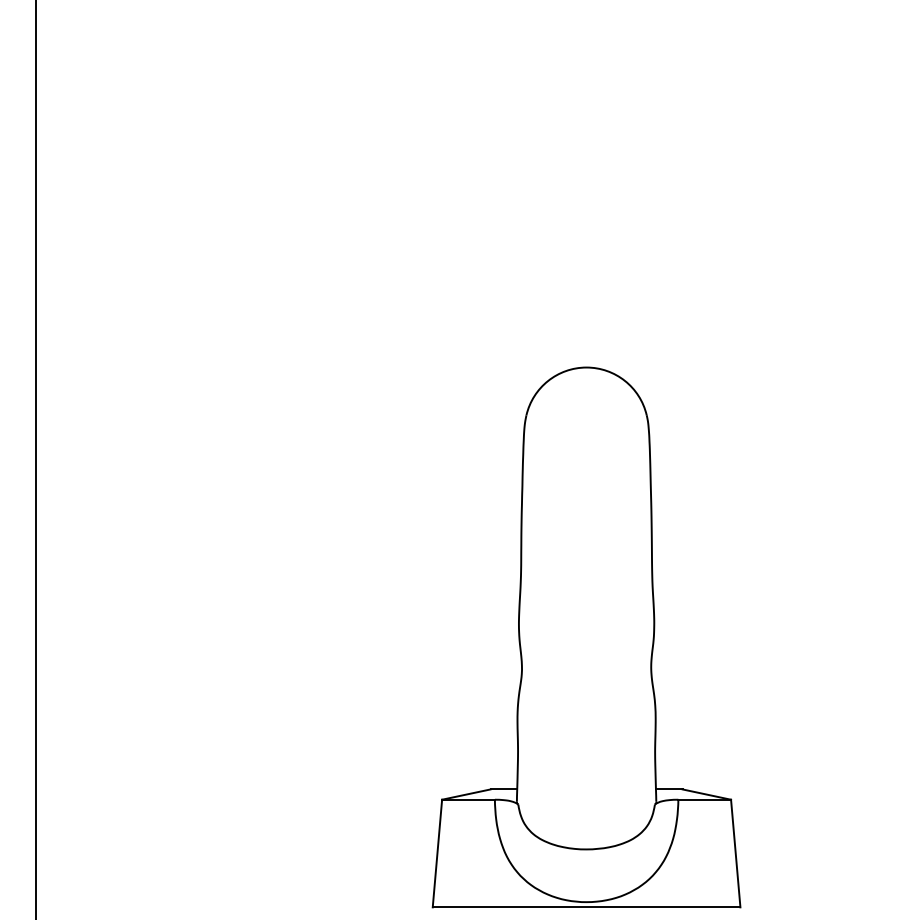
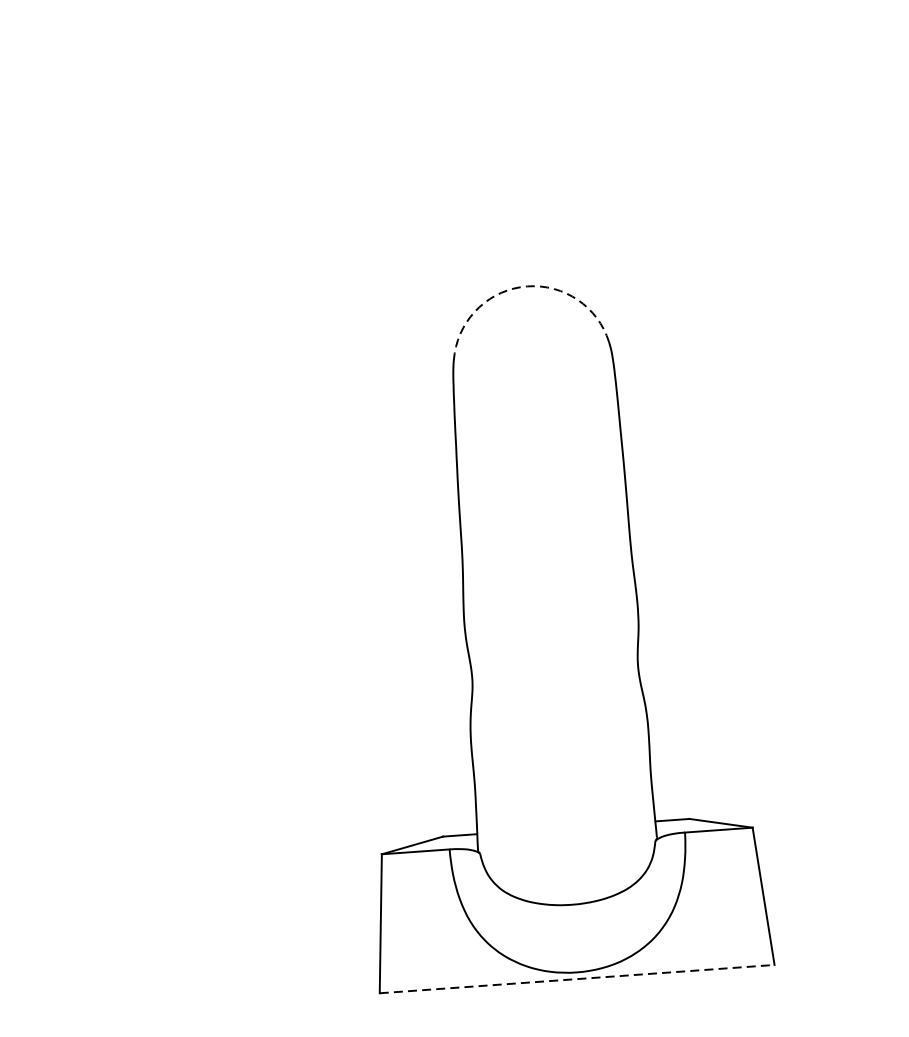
arc: (586, 367) -> (527, 286), solid -> dashed
line: (586, 907) -> (577, 979), solid -> dashed

